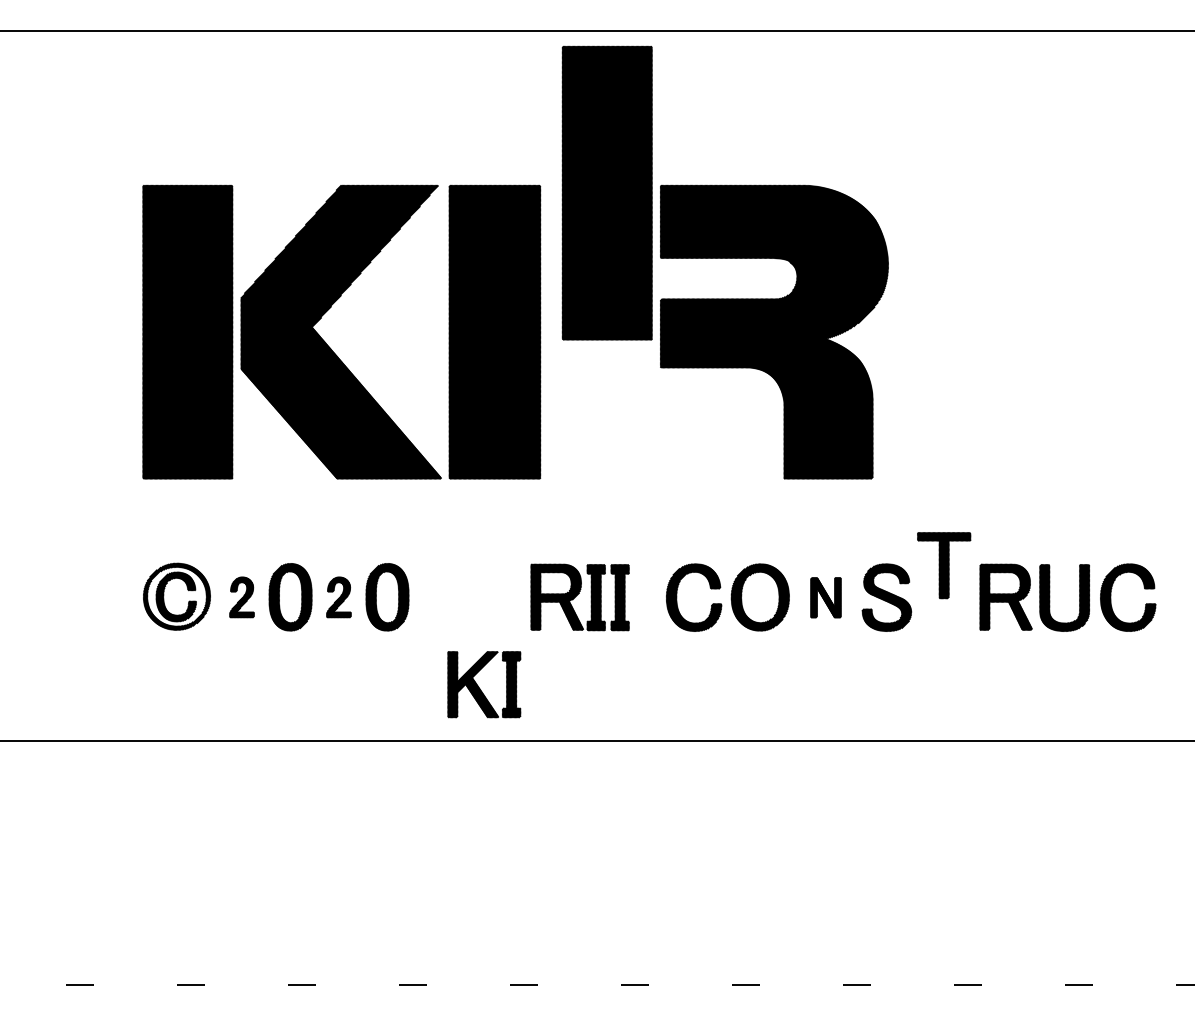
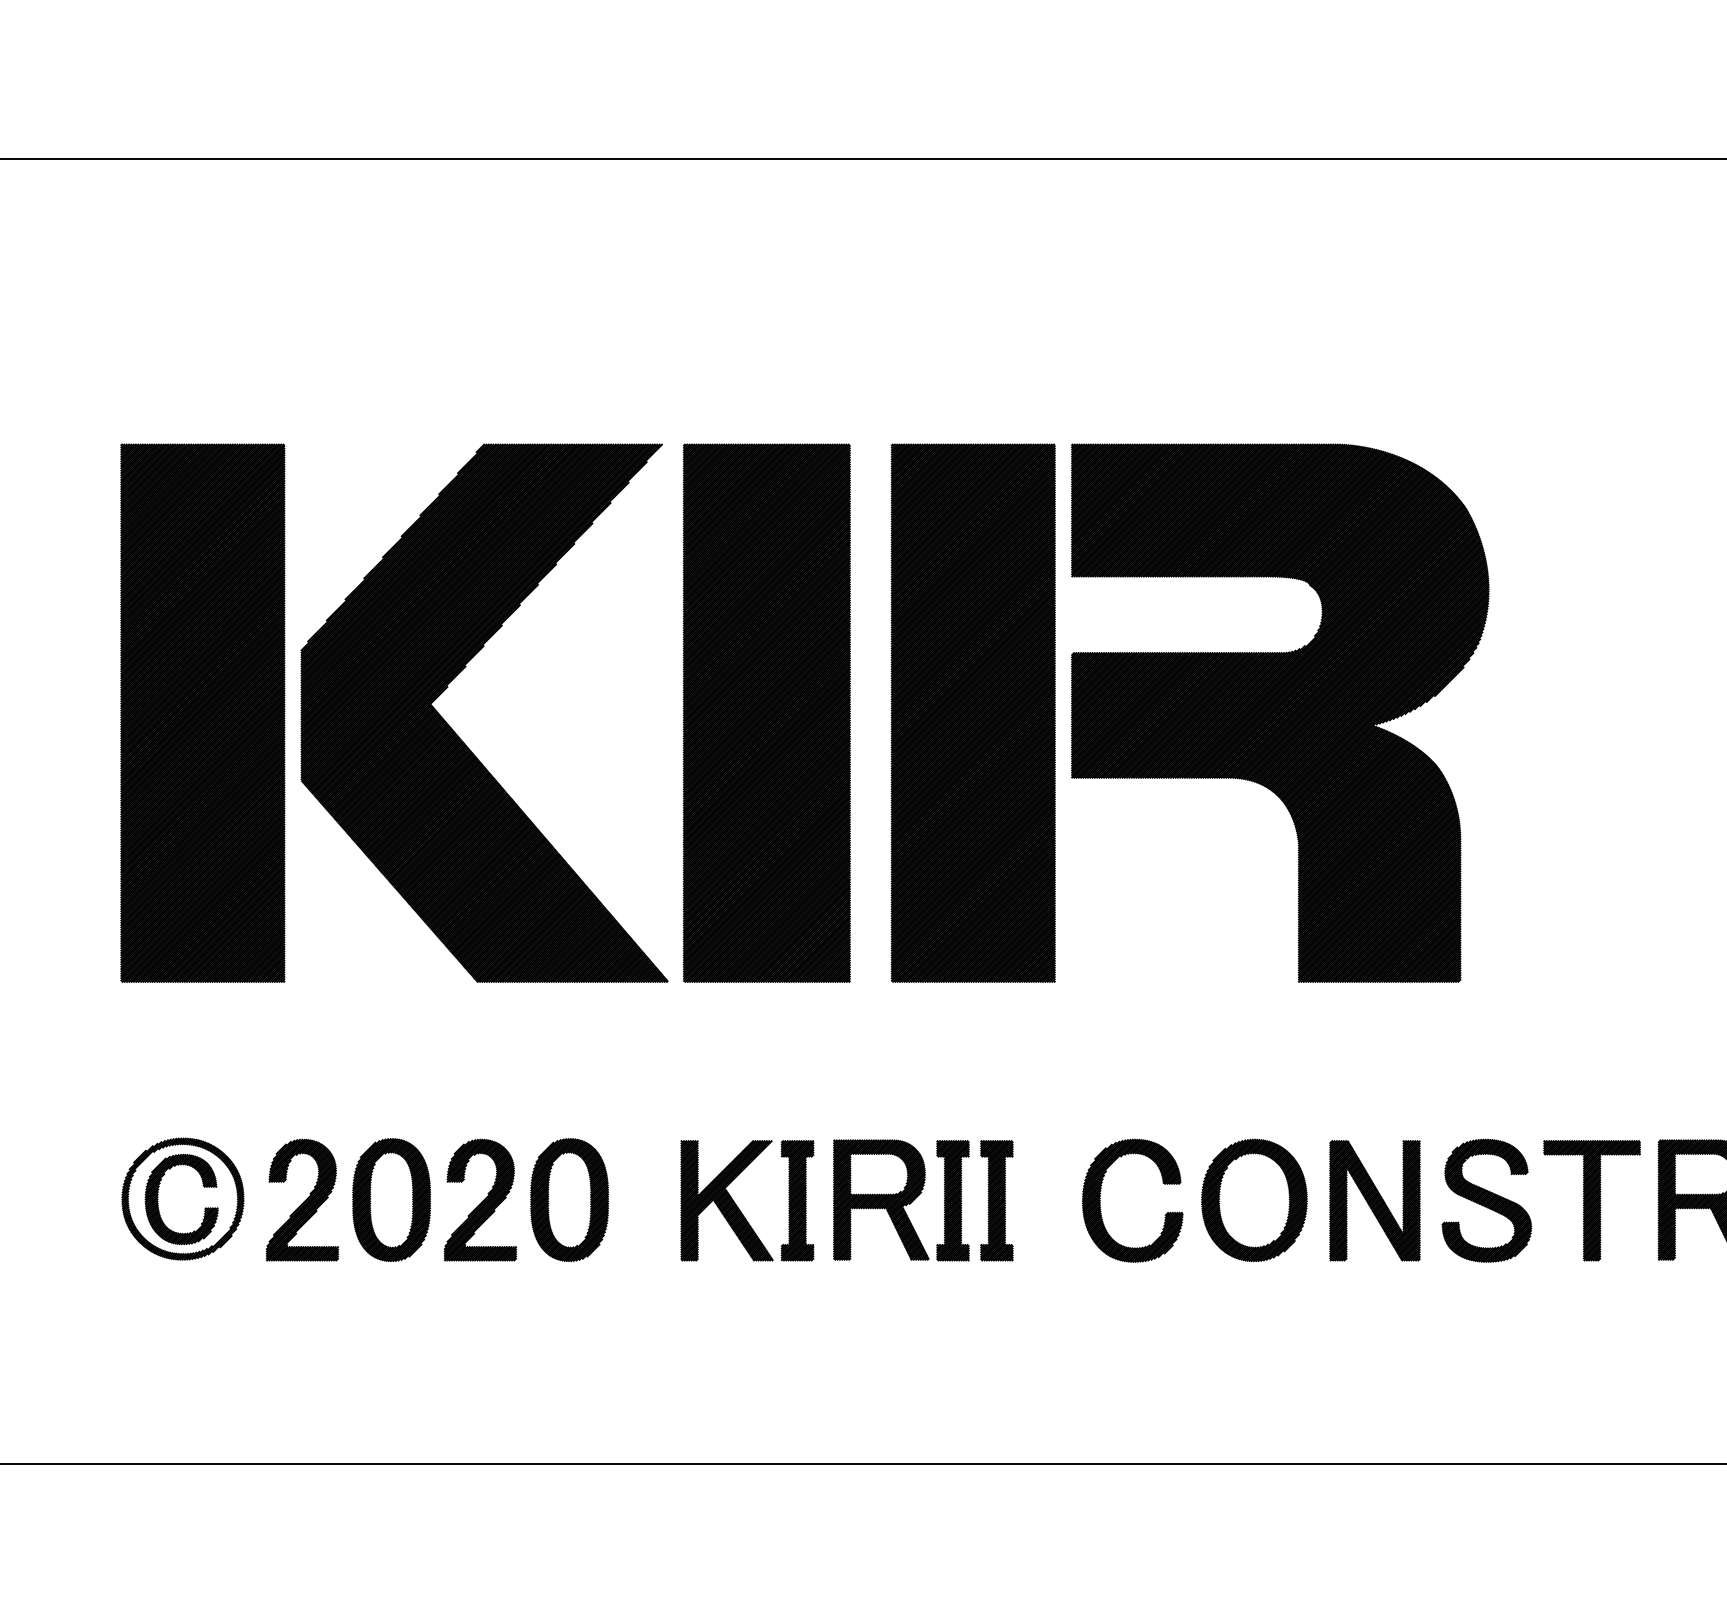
part: (606, 192) -> (971, 711), moved
part: (944, 565) -> (1592, 1200), moved
part: (241, 597) -> (301, 1200), size x1.67
part: (338, 597) -> (479, 1200), size x1.67
part: (825, 597) -> (1374, 1200), size x1.67
part: (484, 684) -> (747, 1200), moved

